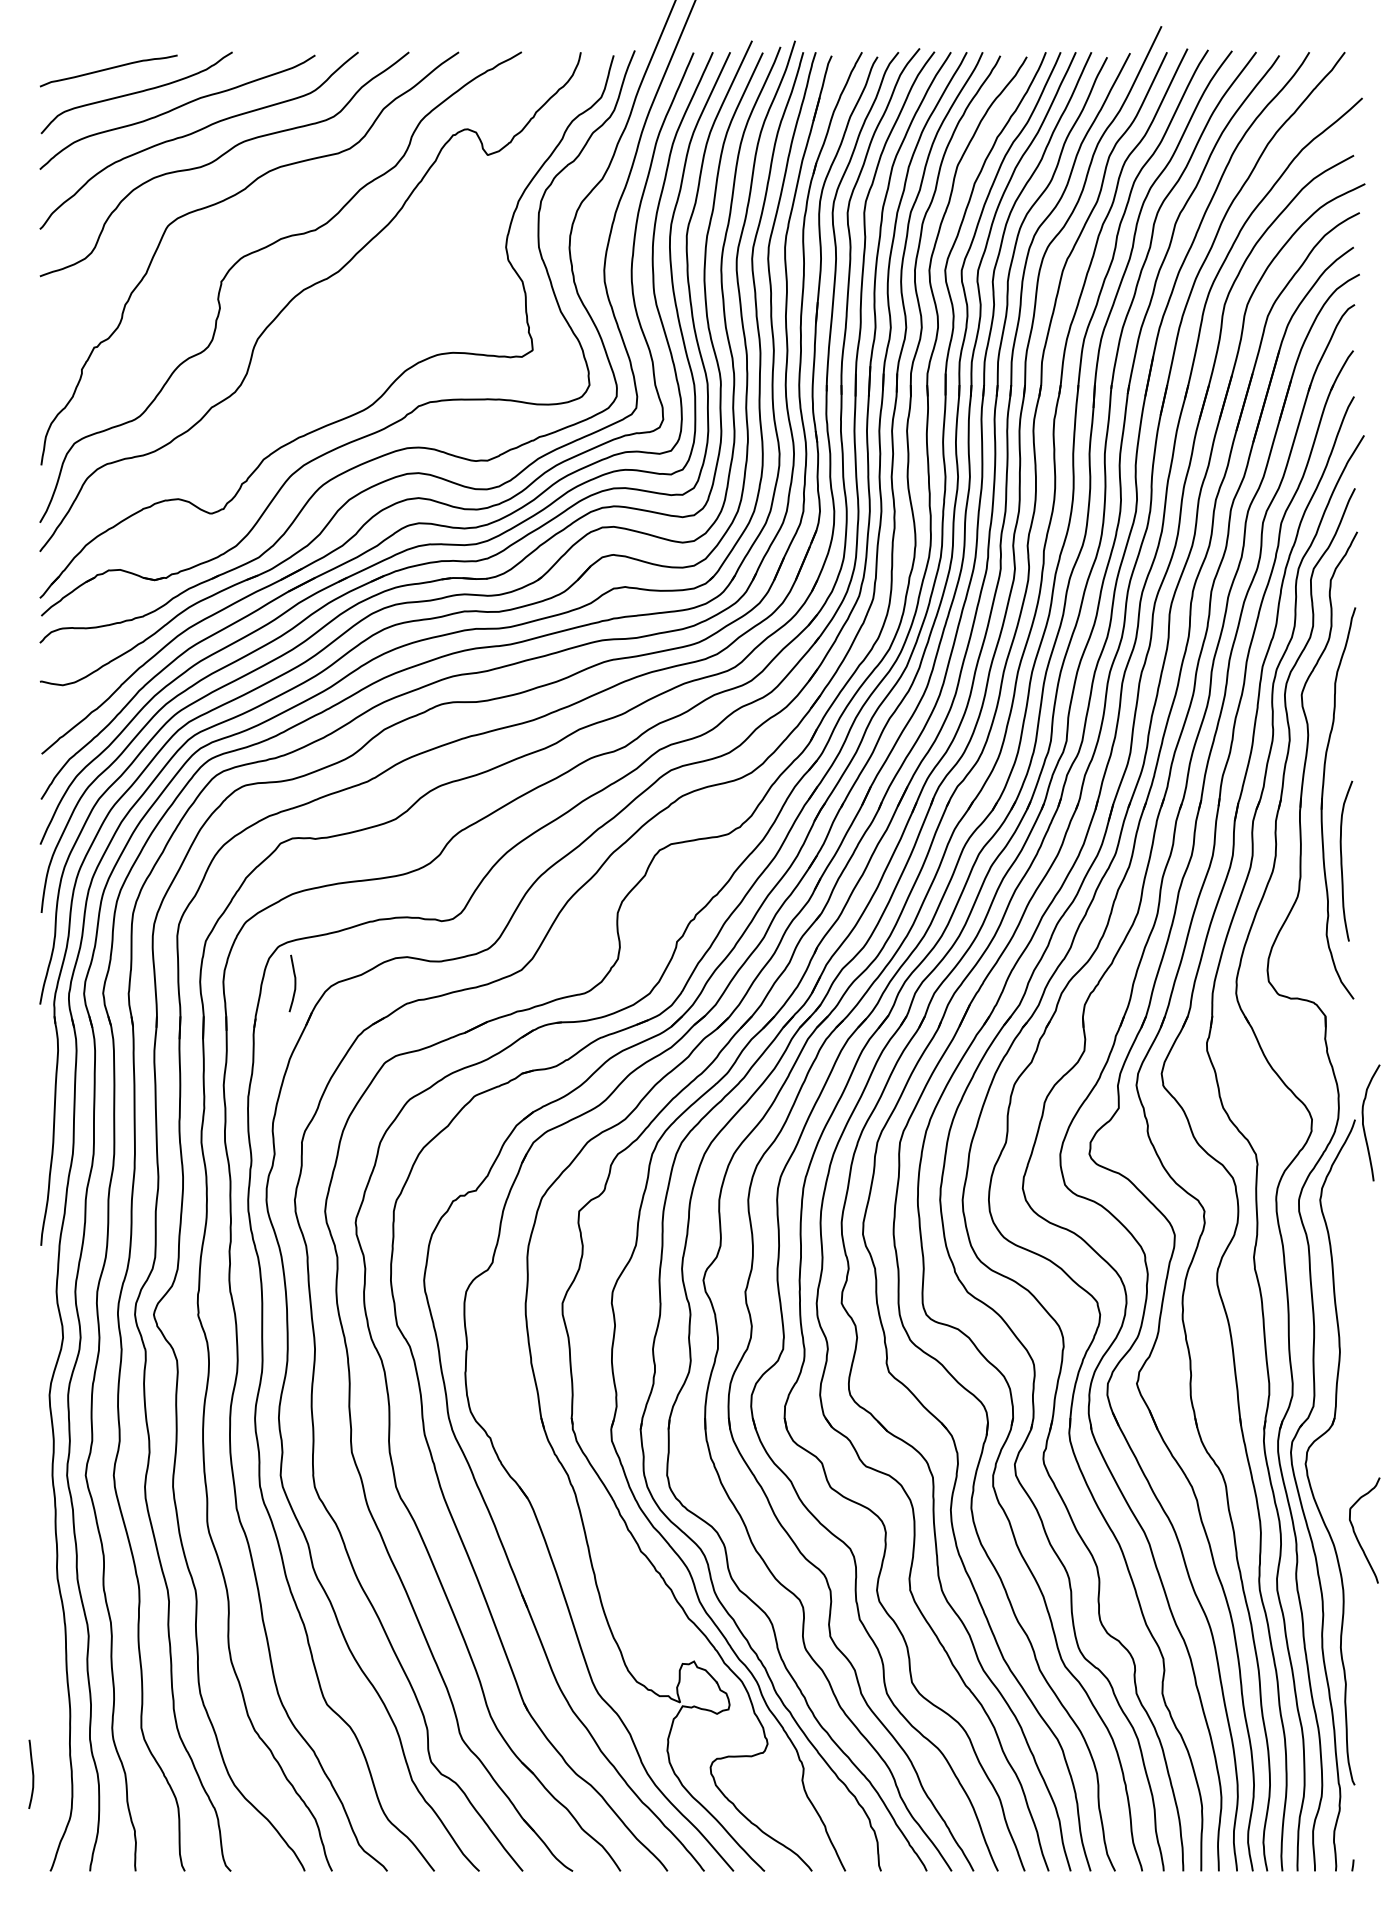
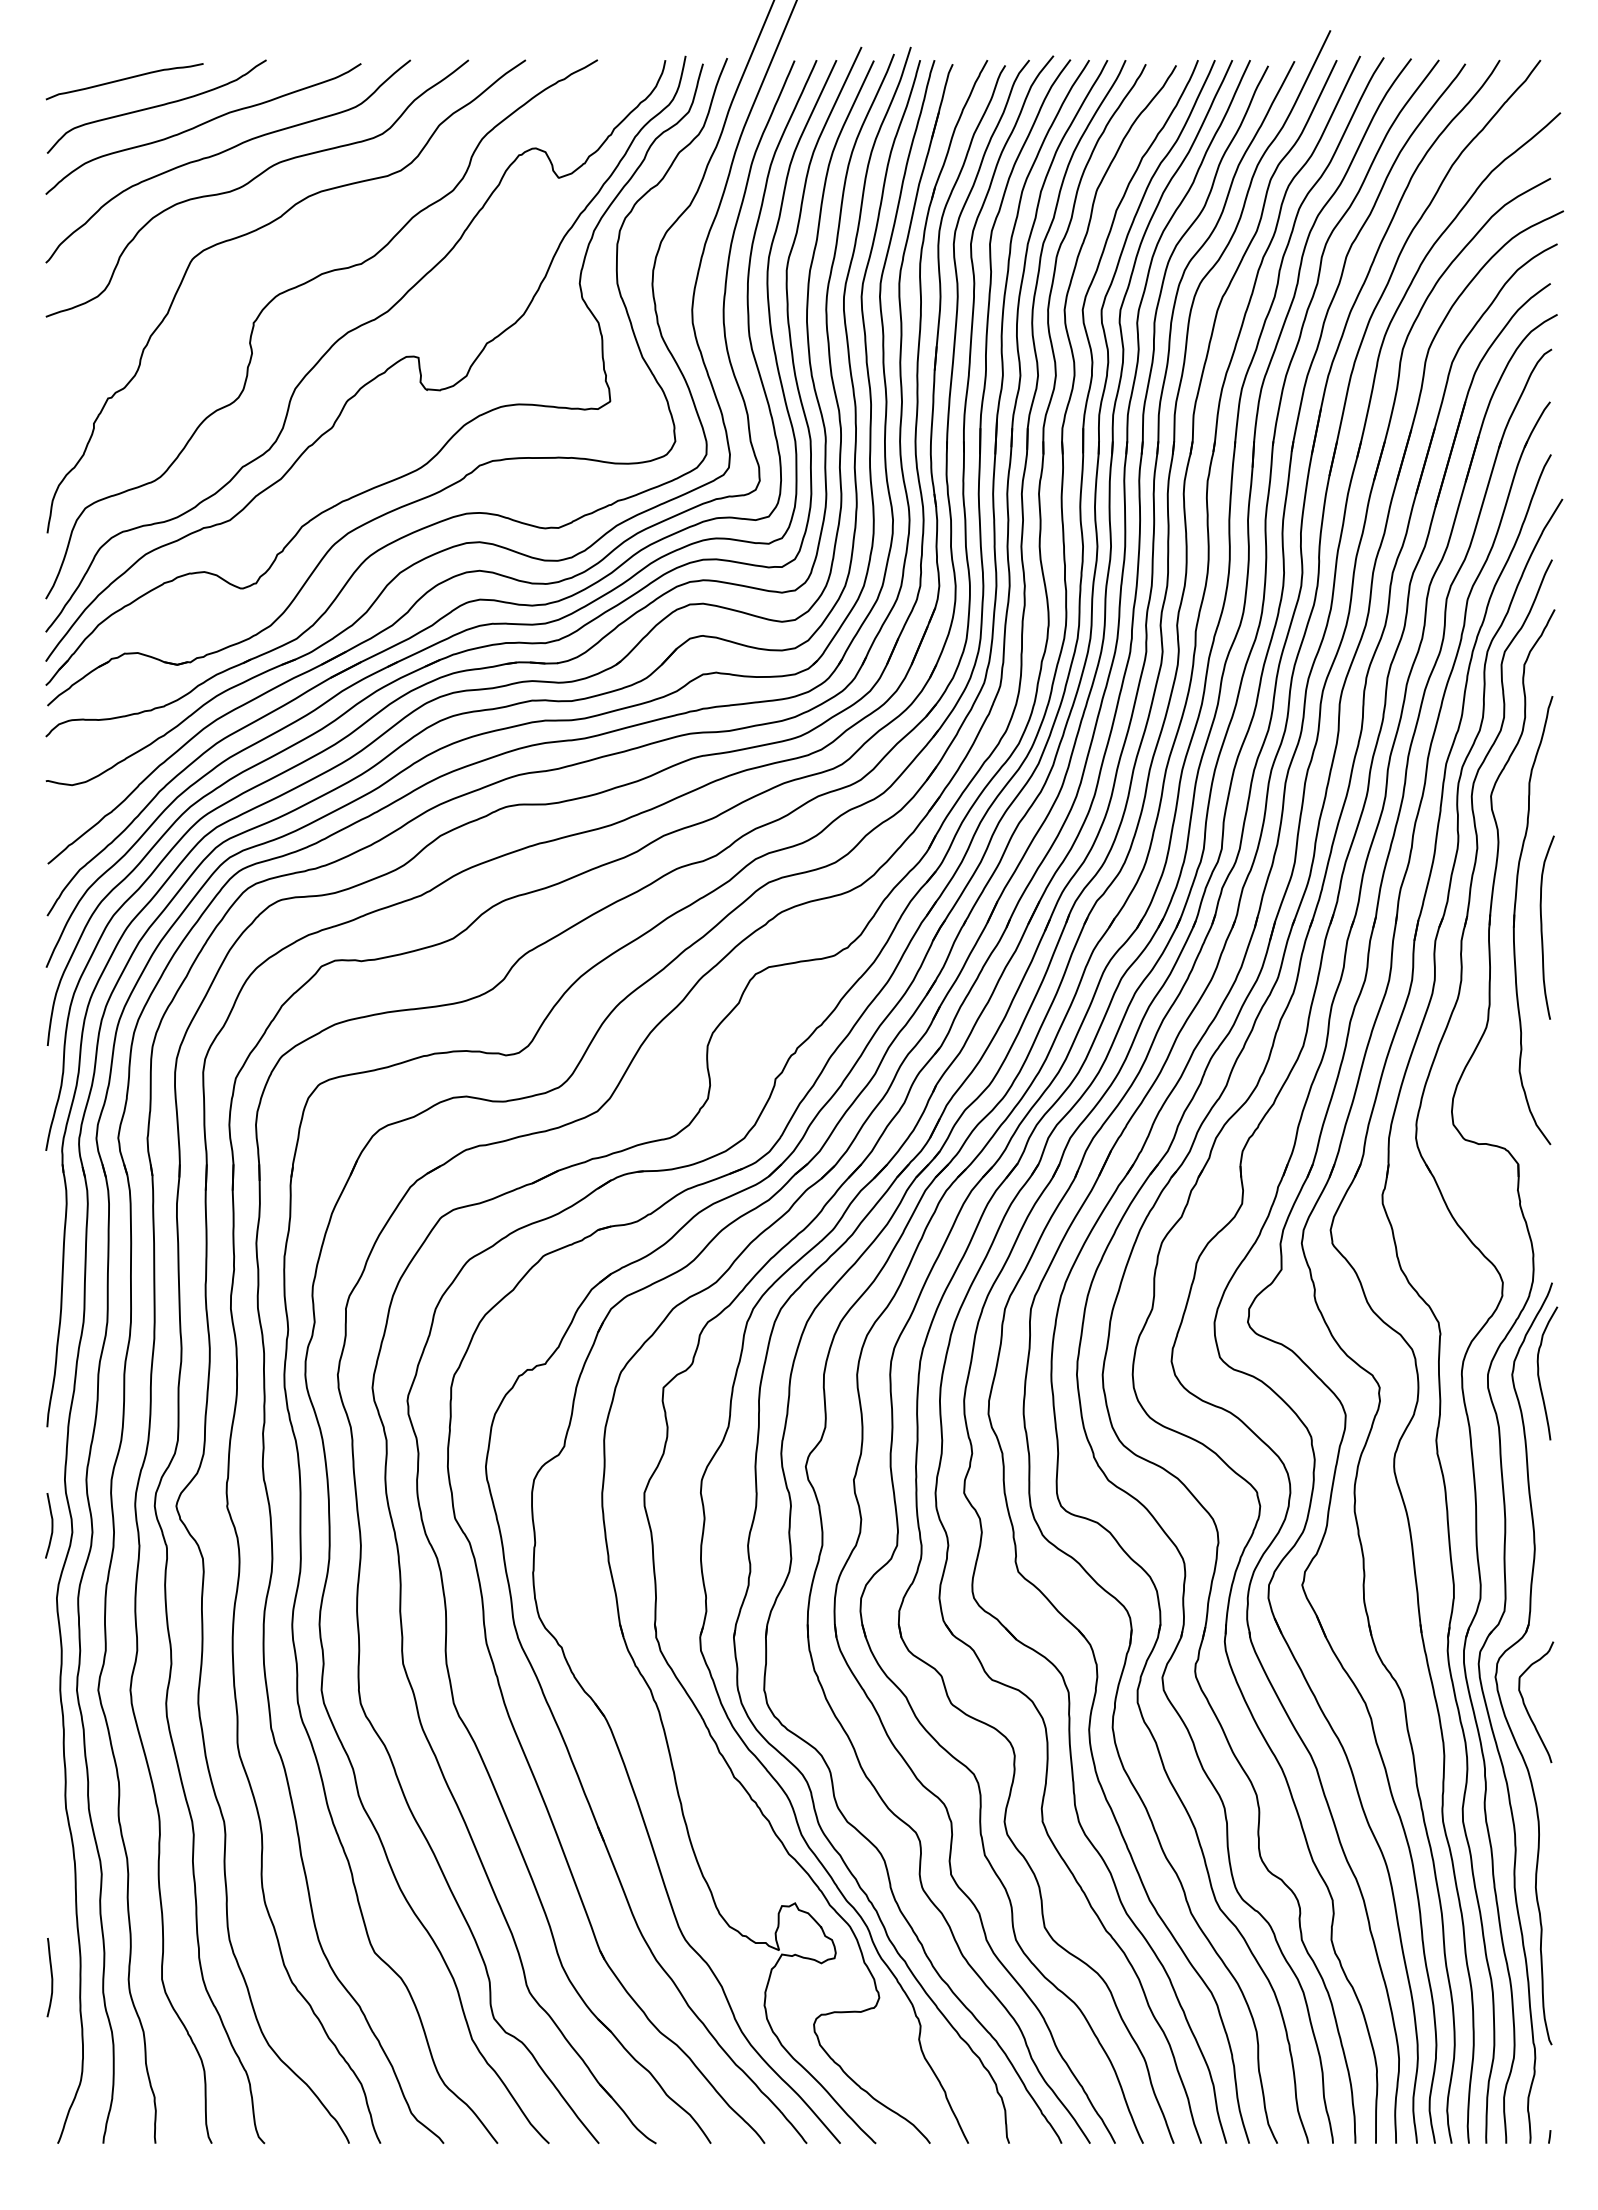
curve: (327, 328) -> (375, 376), added
curve: (1342, 861) -> (1542, 927), moved
curve: (294, 983) -> (51, 1525), moved
curve: (1364, 1122) -> (1539, 1372), moved
curve: (1356, 1534) -> (1526, 1706), moved
curve: (32, 1774) -> (51, 1977), moved

